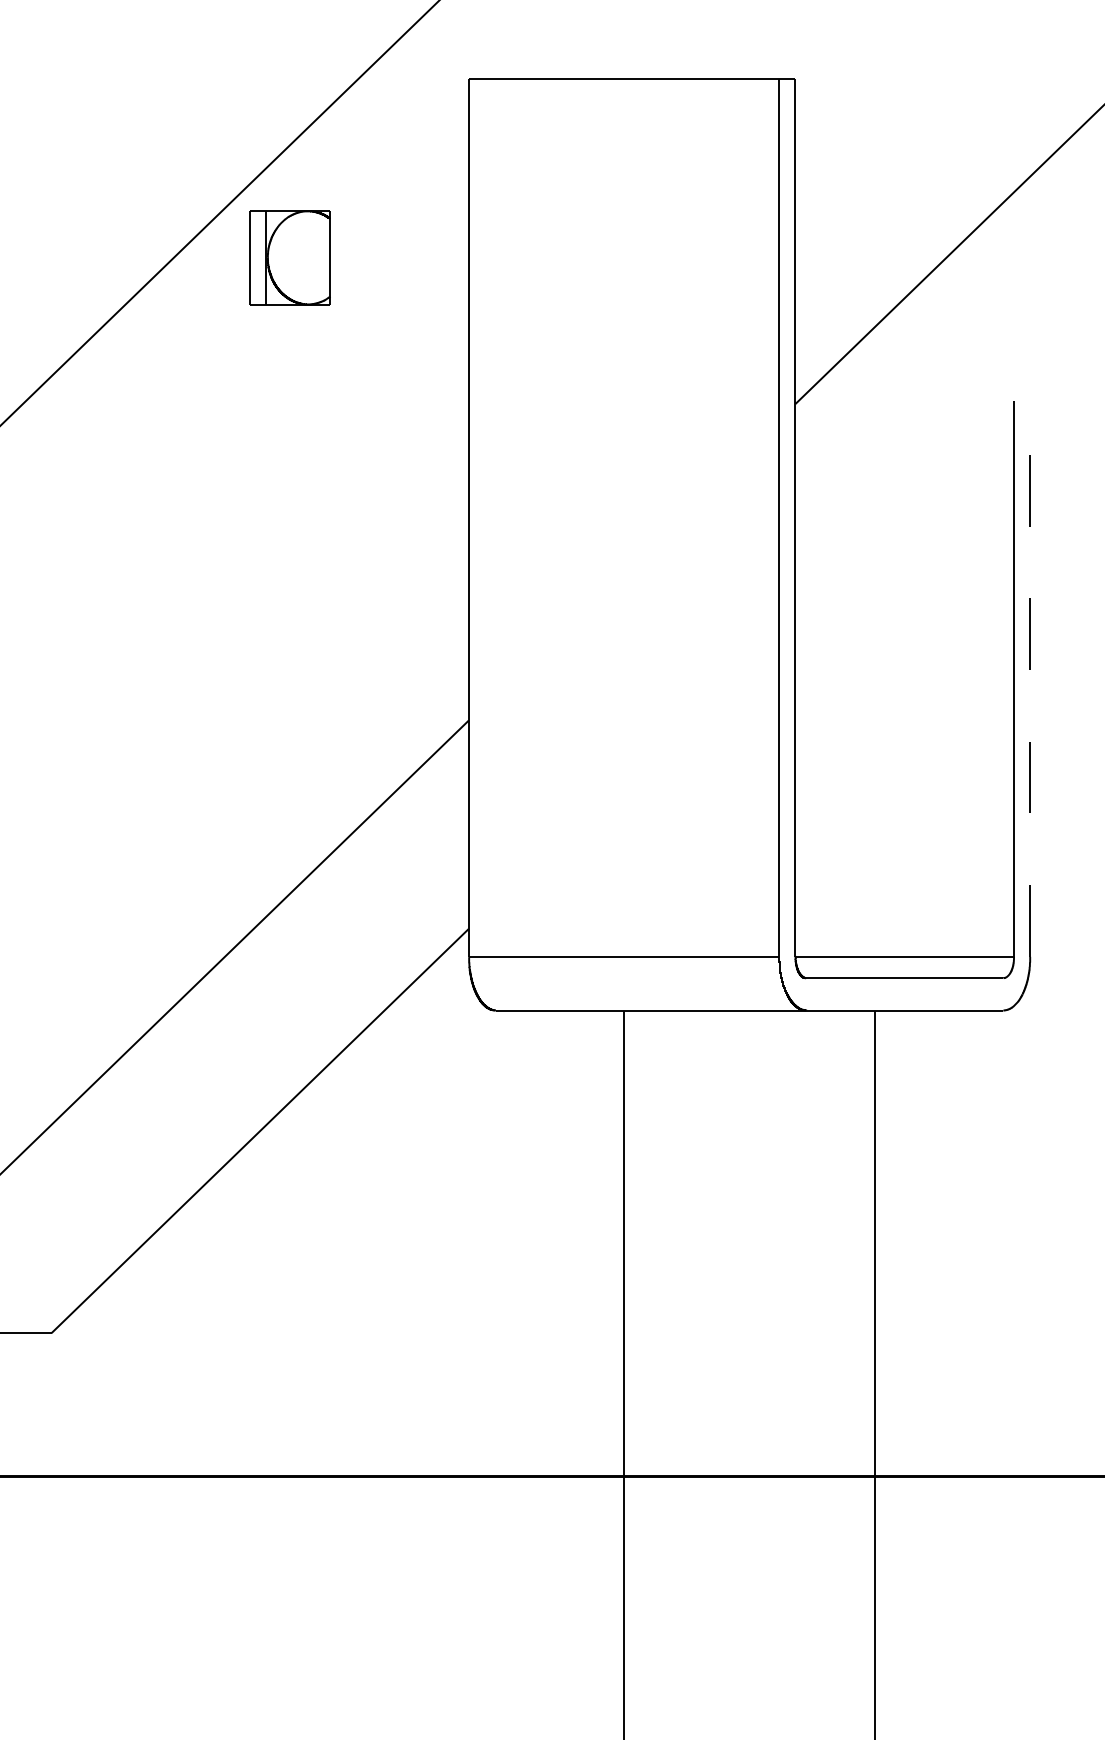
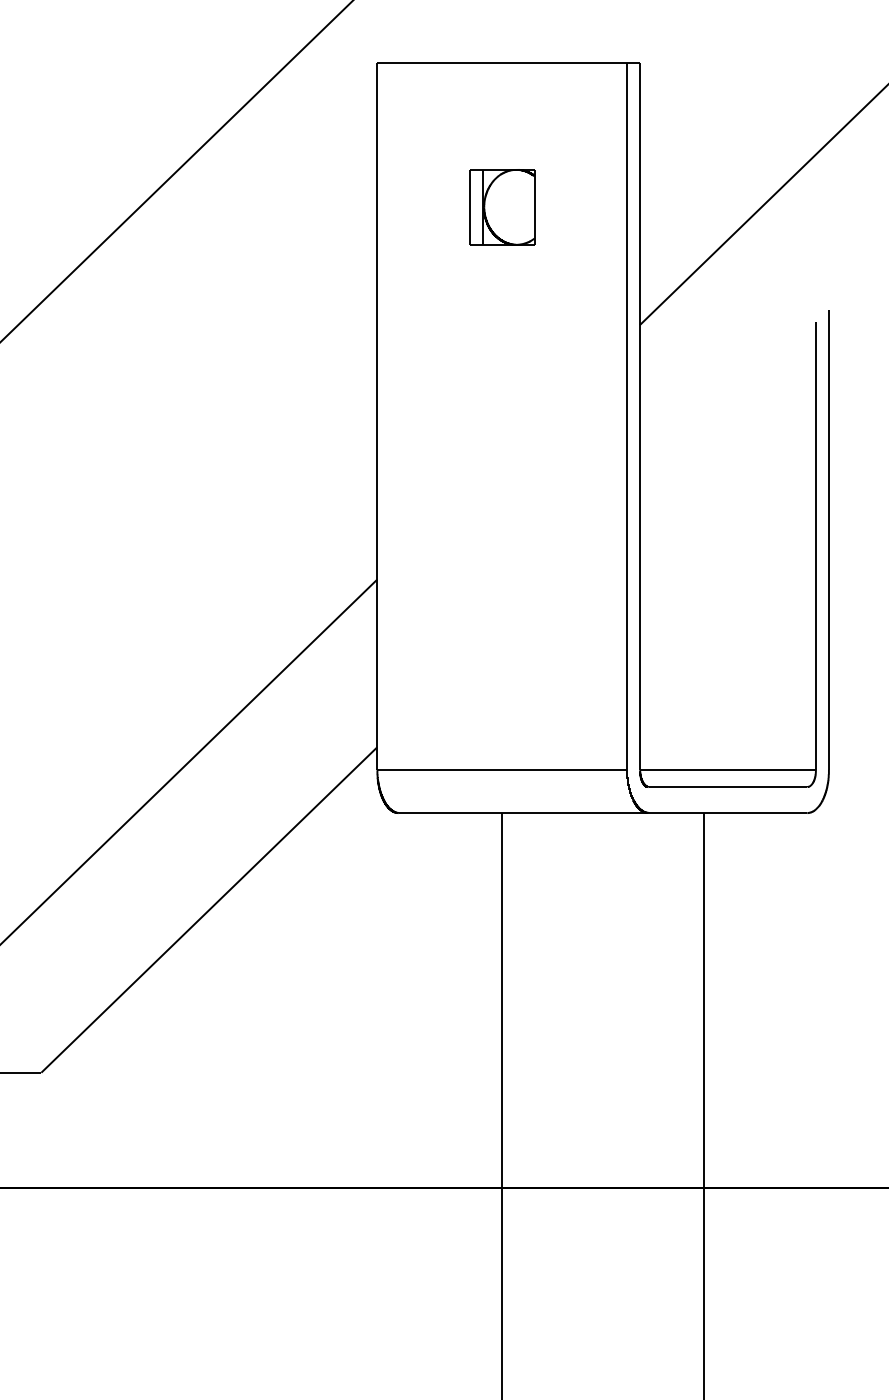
part: (289, 257) -> (501, 207), moved
line: (1030, 670) -> (829, 539), dashed -> solid

